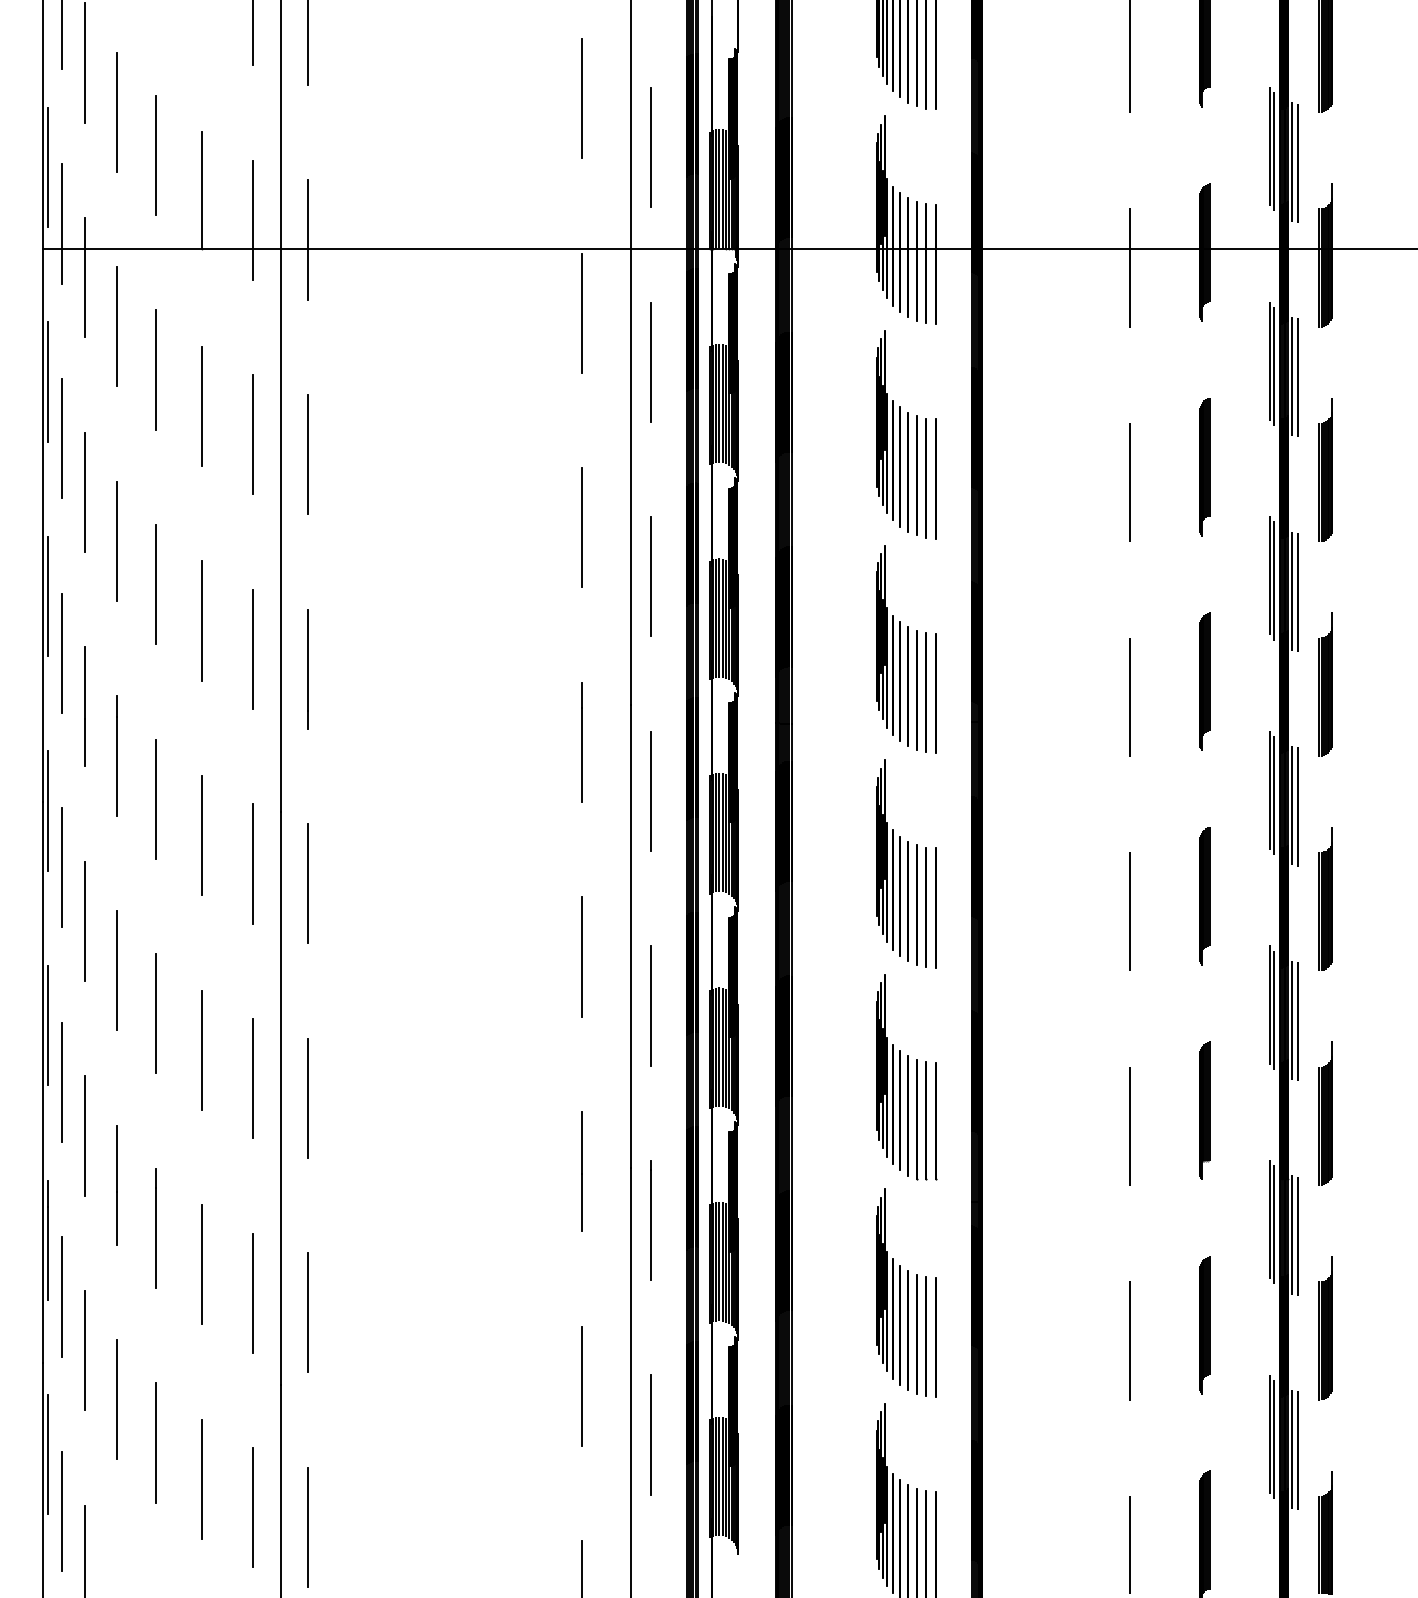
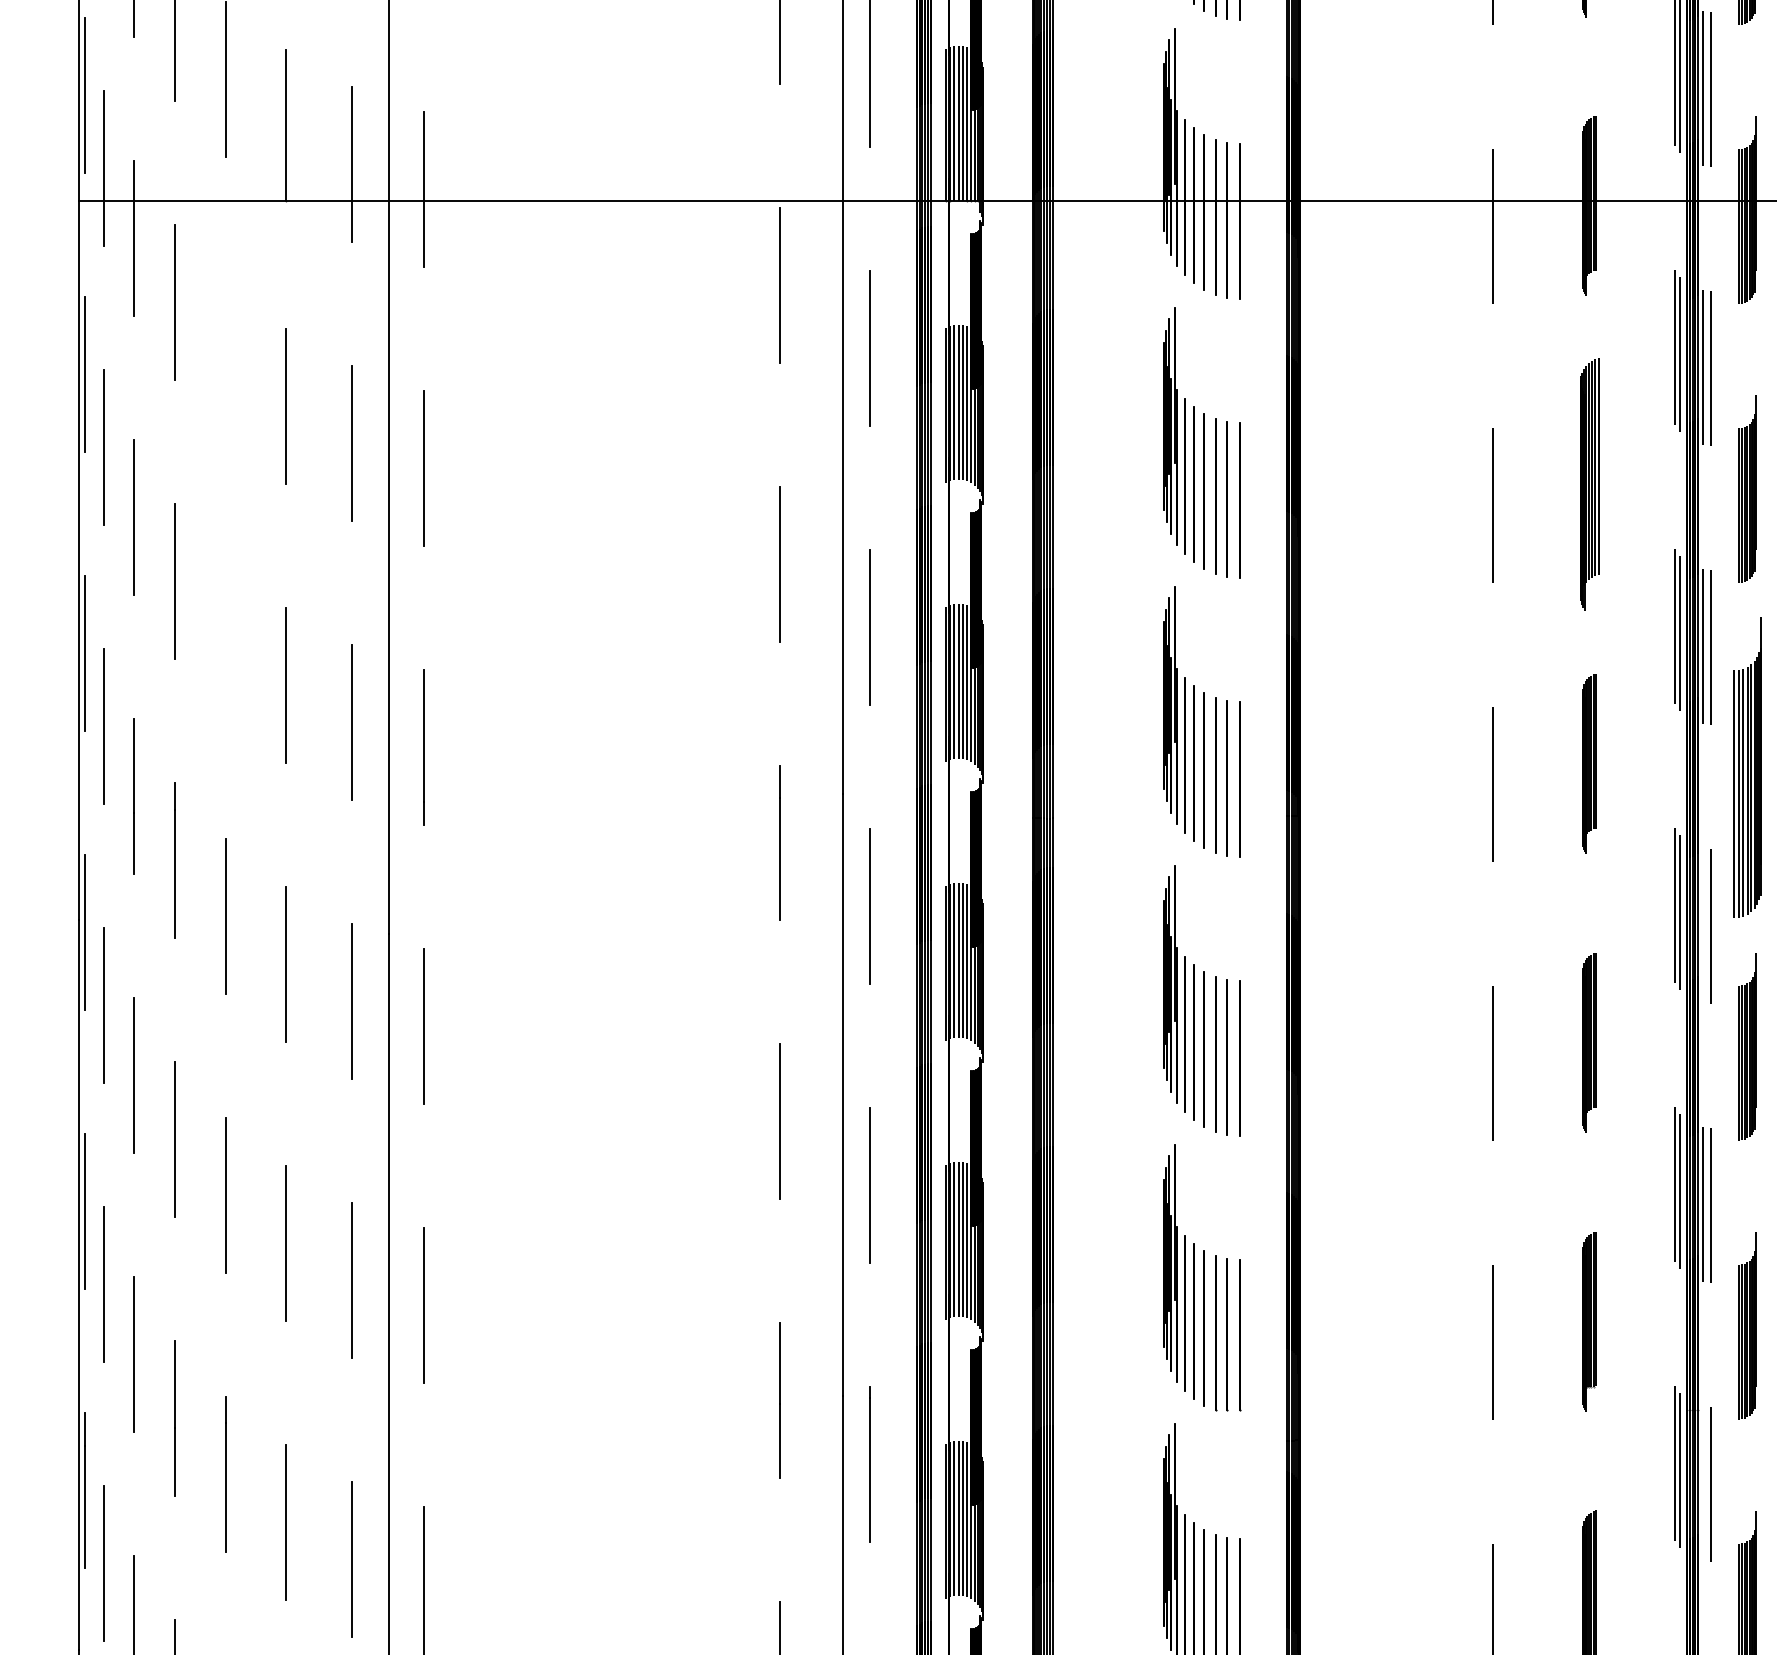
line: (155, 369) -> (225, 358), removed
part: (1204, 467) -> (1589, 485), size x1.4
line: (155, 584) -> (225, 637), removed
part: (1325, 684) -> (1746, 767), size x1.6
line: (1291, 805) -> (1702, 924), removed
line: (1291, 1234) -> (1702, 1482), removed

